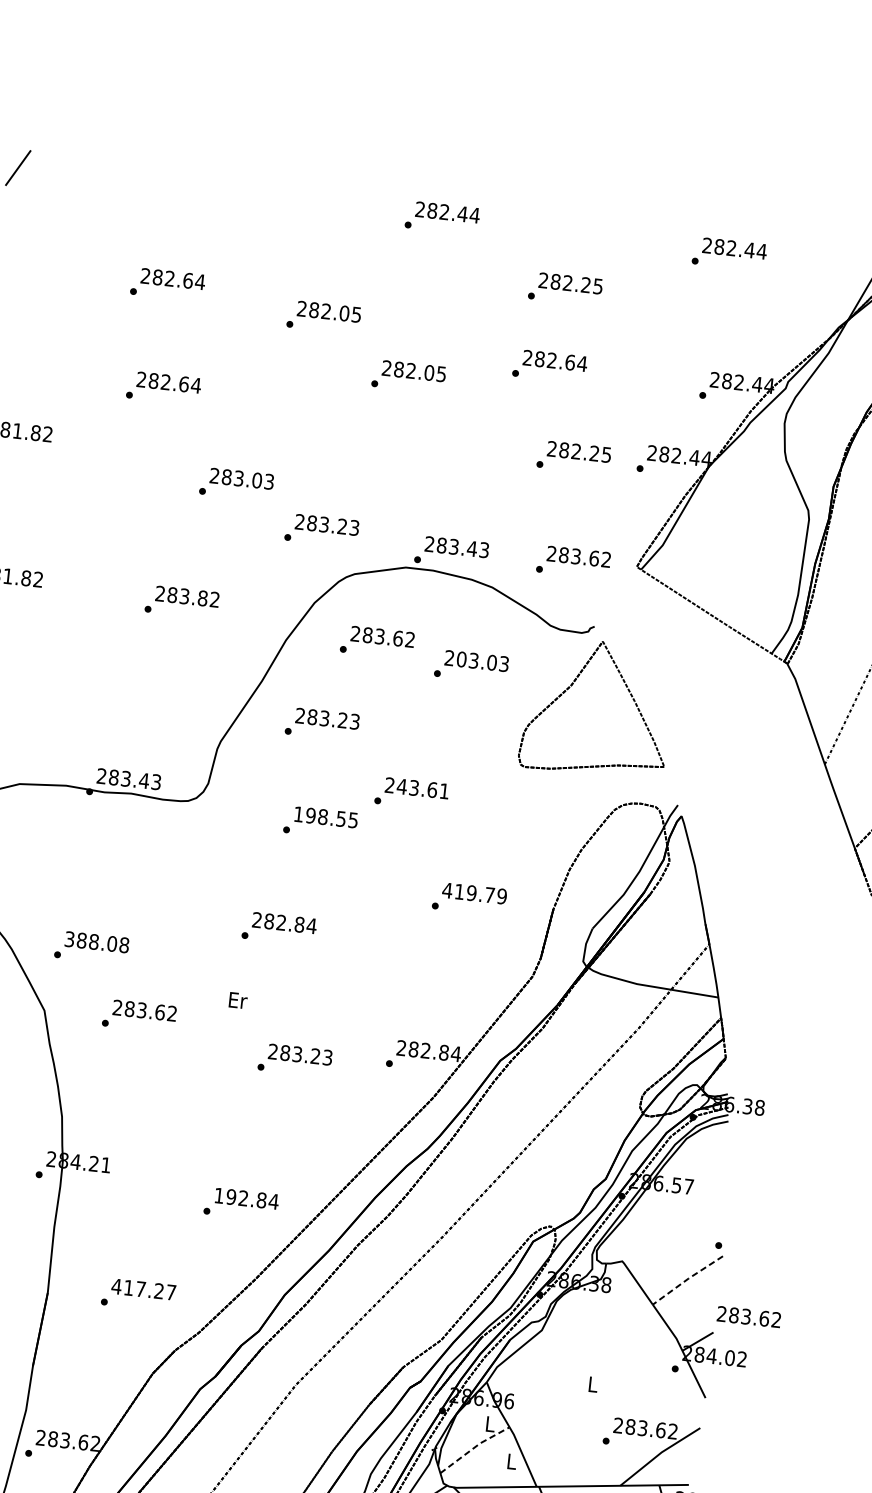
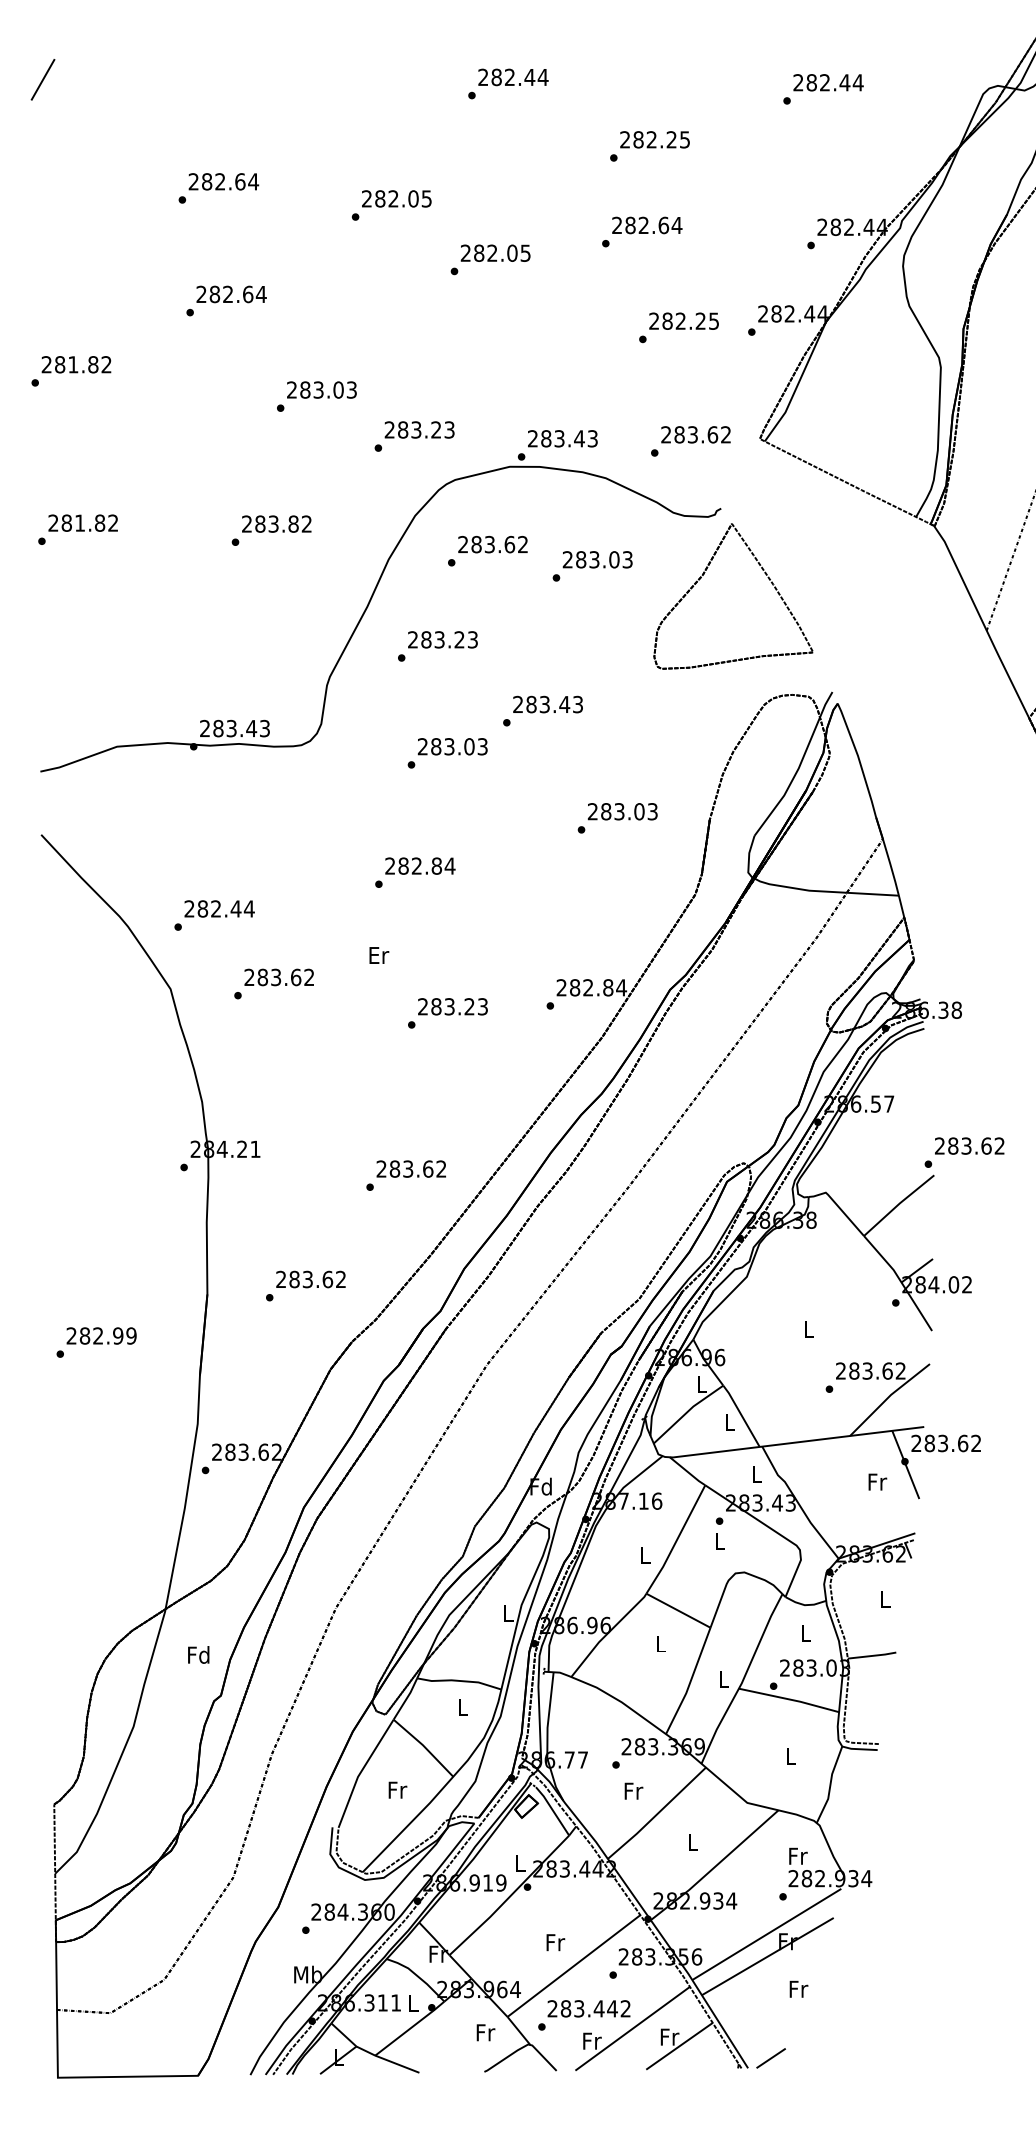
text: (462, 659) -> (581, 559), 203.03 -> 283.03
text: (423, 788) -> (554, 704), 243.61 -> 283.43
text: (325, 817) -> (452, 746), 198.55 -> 283.03
text: (474, 893) -> (622, 811), 419.79 -> 283.03
text: (97, 941) -> (219, 908), 388.08 -> 282.44
text: (246, 1198) -> (411, 1168), 192.84 -> 283.62
line: (687, 1279) -> (898, 1204), dashed -> solid
text: (143, 1289) -> (310, 1279), 417.27 -> 283.62
text: (748, 1316) -> (969, 1145), moved
line: (474, 1447) -> (687, 1411), dashed -> solid

